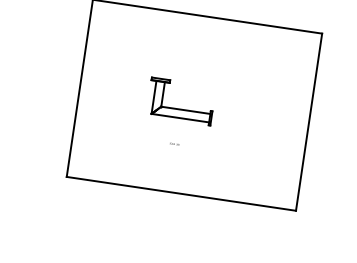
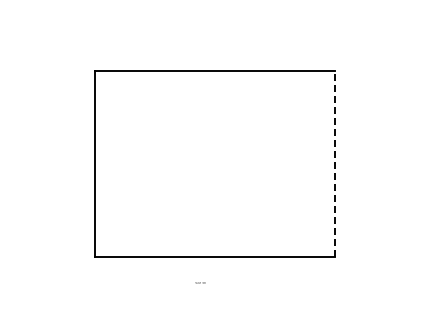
part: (179, 109) -> (200, 170), removed
line: (309, 122) -> (335, 164), solid -> dashed
text: (174, 143) -> (200, 282), moved

